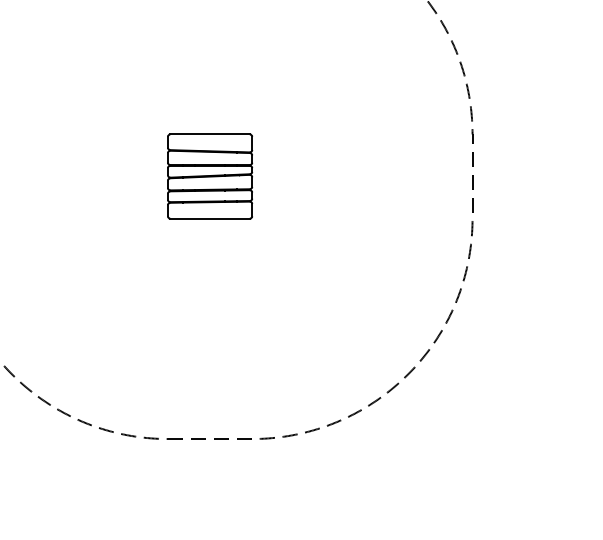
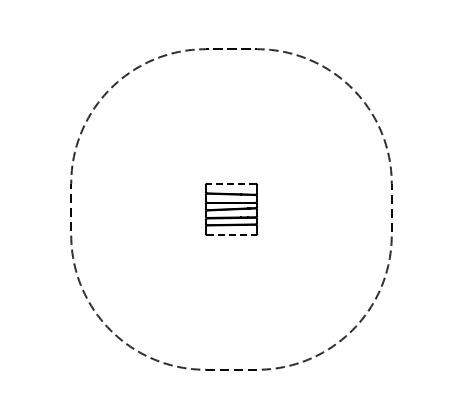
line: (210, 133) -> (231, 183), solid -> dashed
line: (210, 219) -> (231, 235), solid -> dashed

